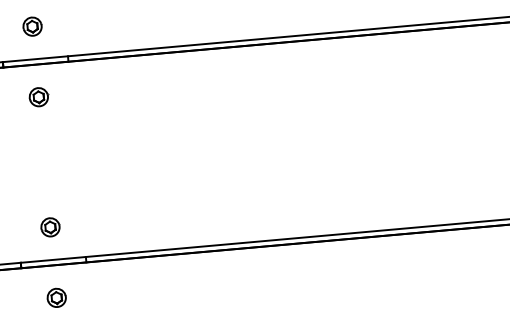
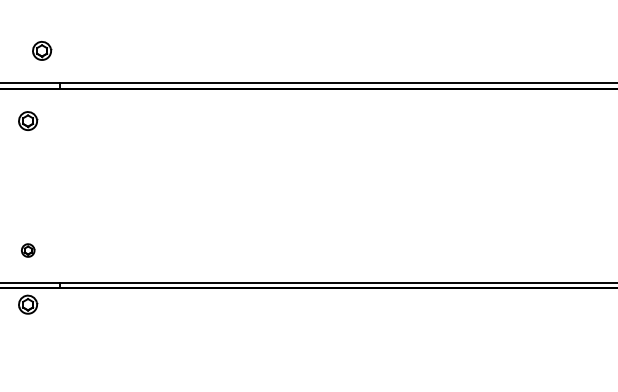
part: (32, 26) -> (42, 50), moved
part: (50, 227) -> (28, 250), size x0.7
part: (57, 297) -> (28, 304), moved

